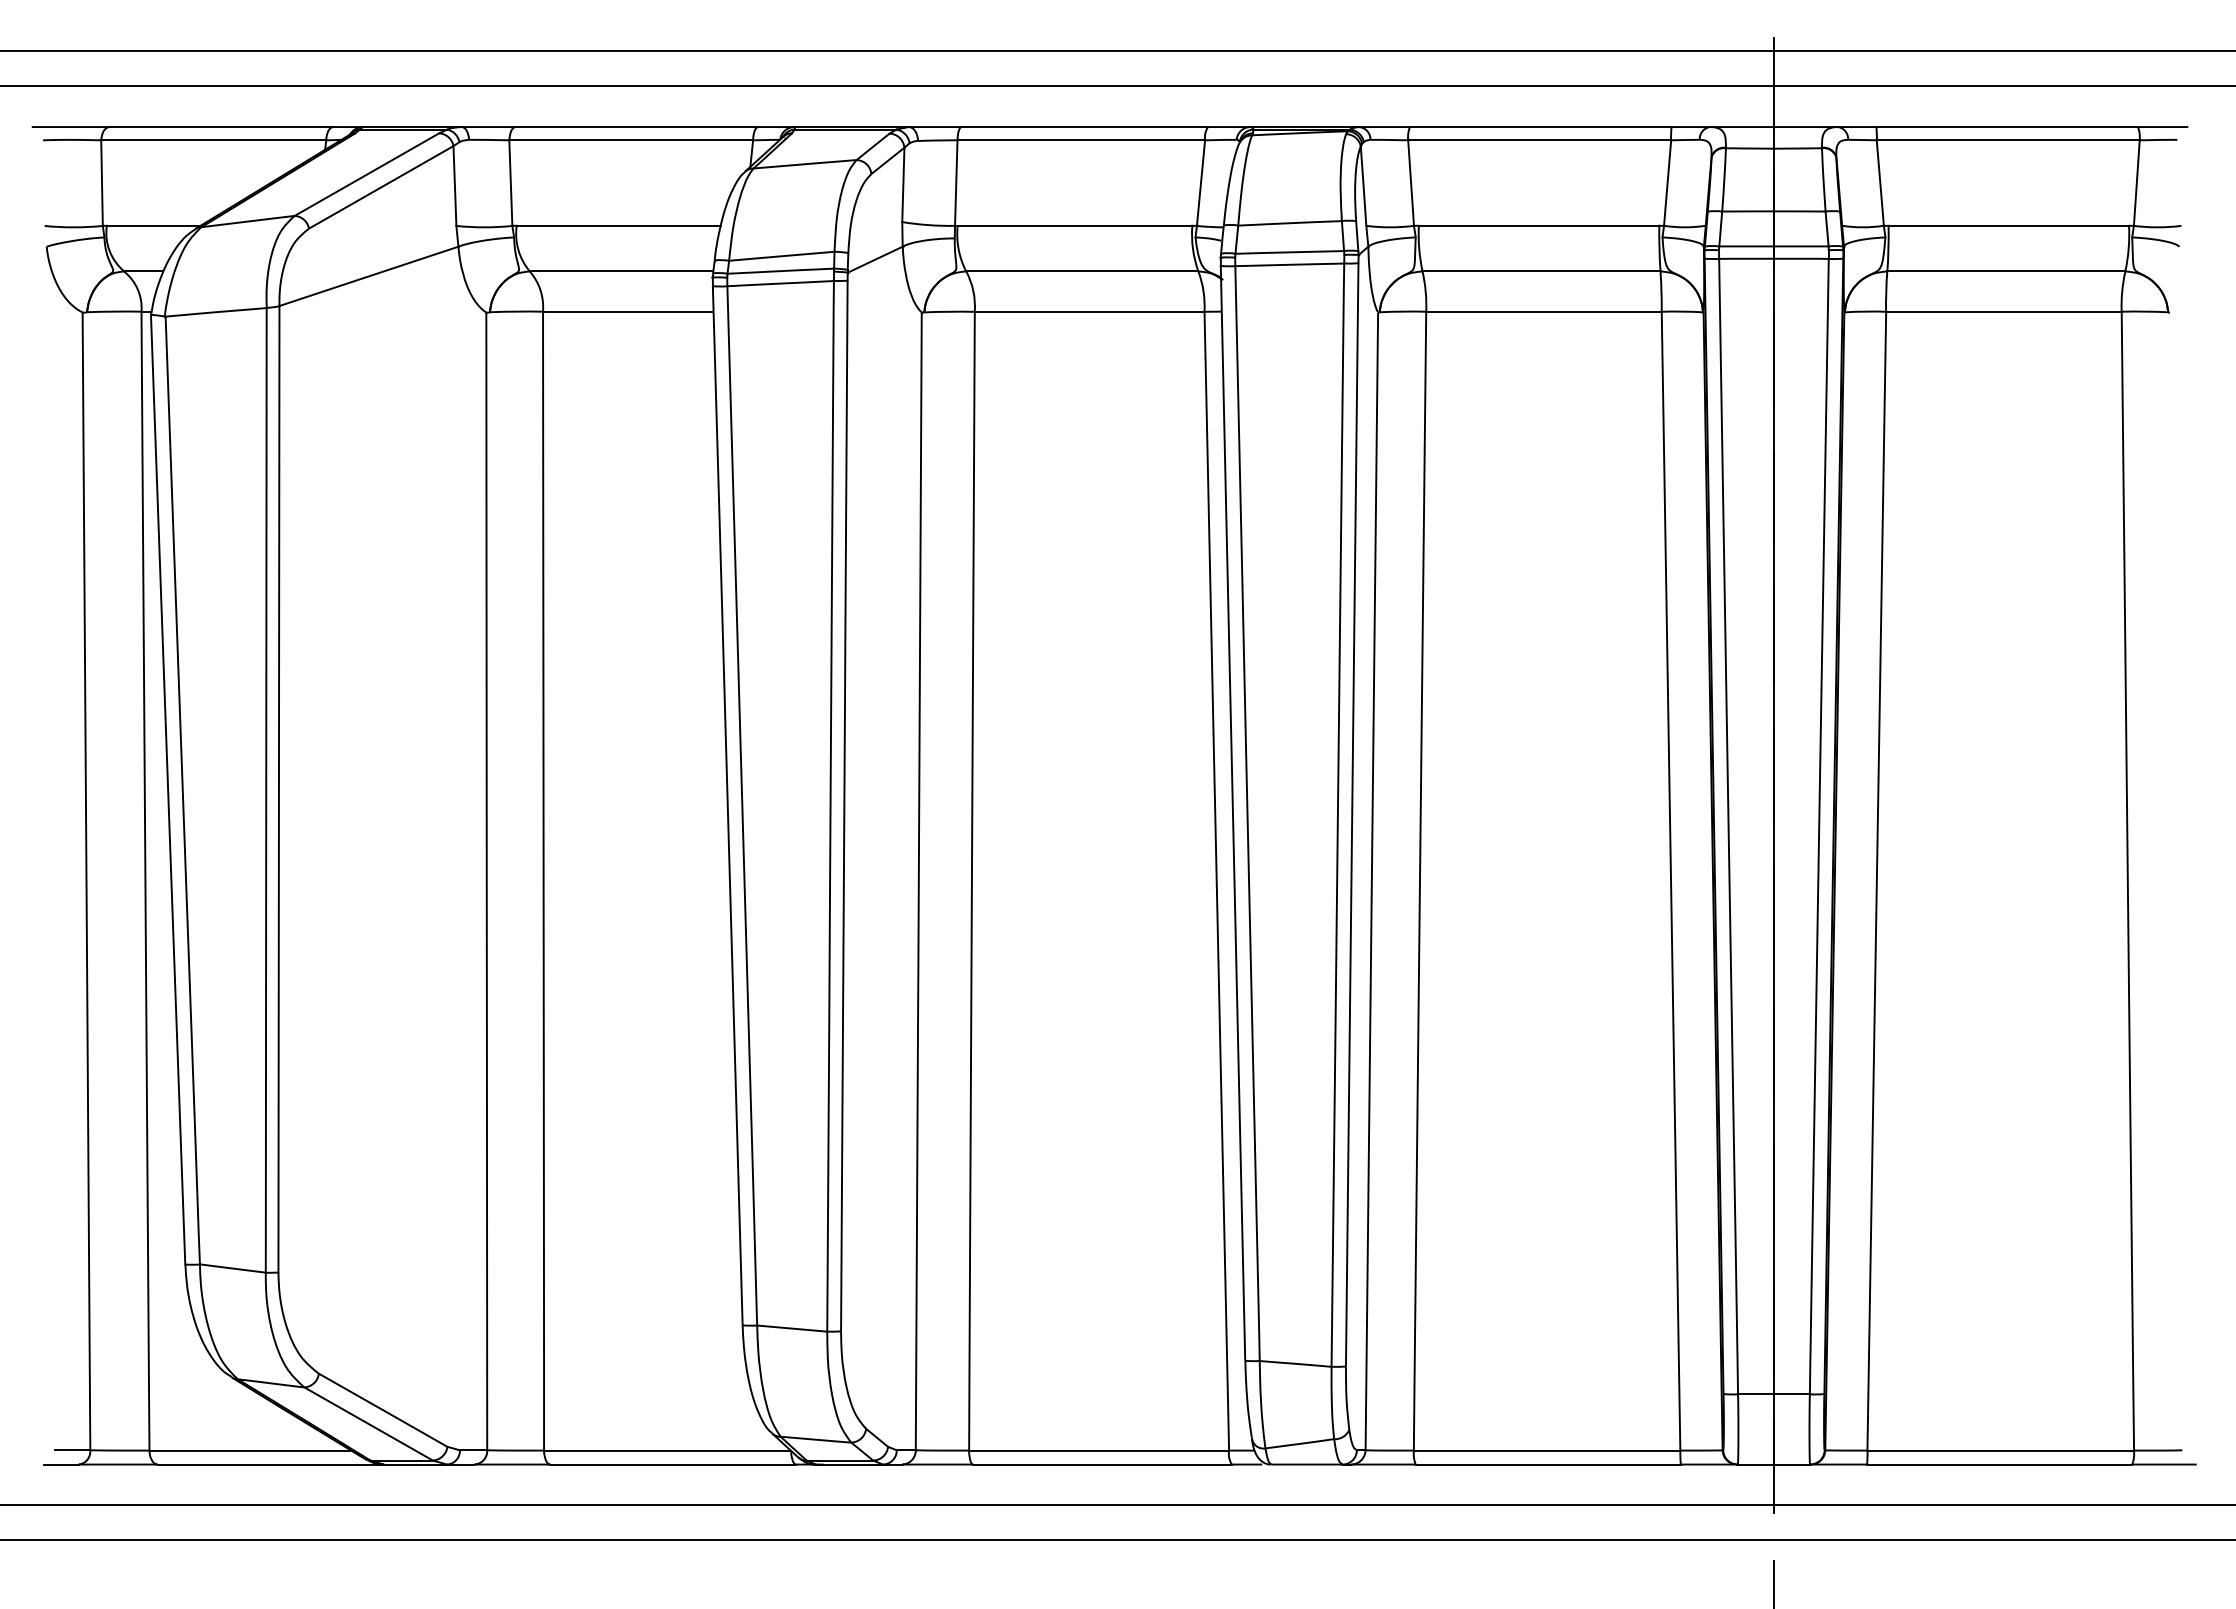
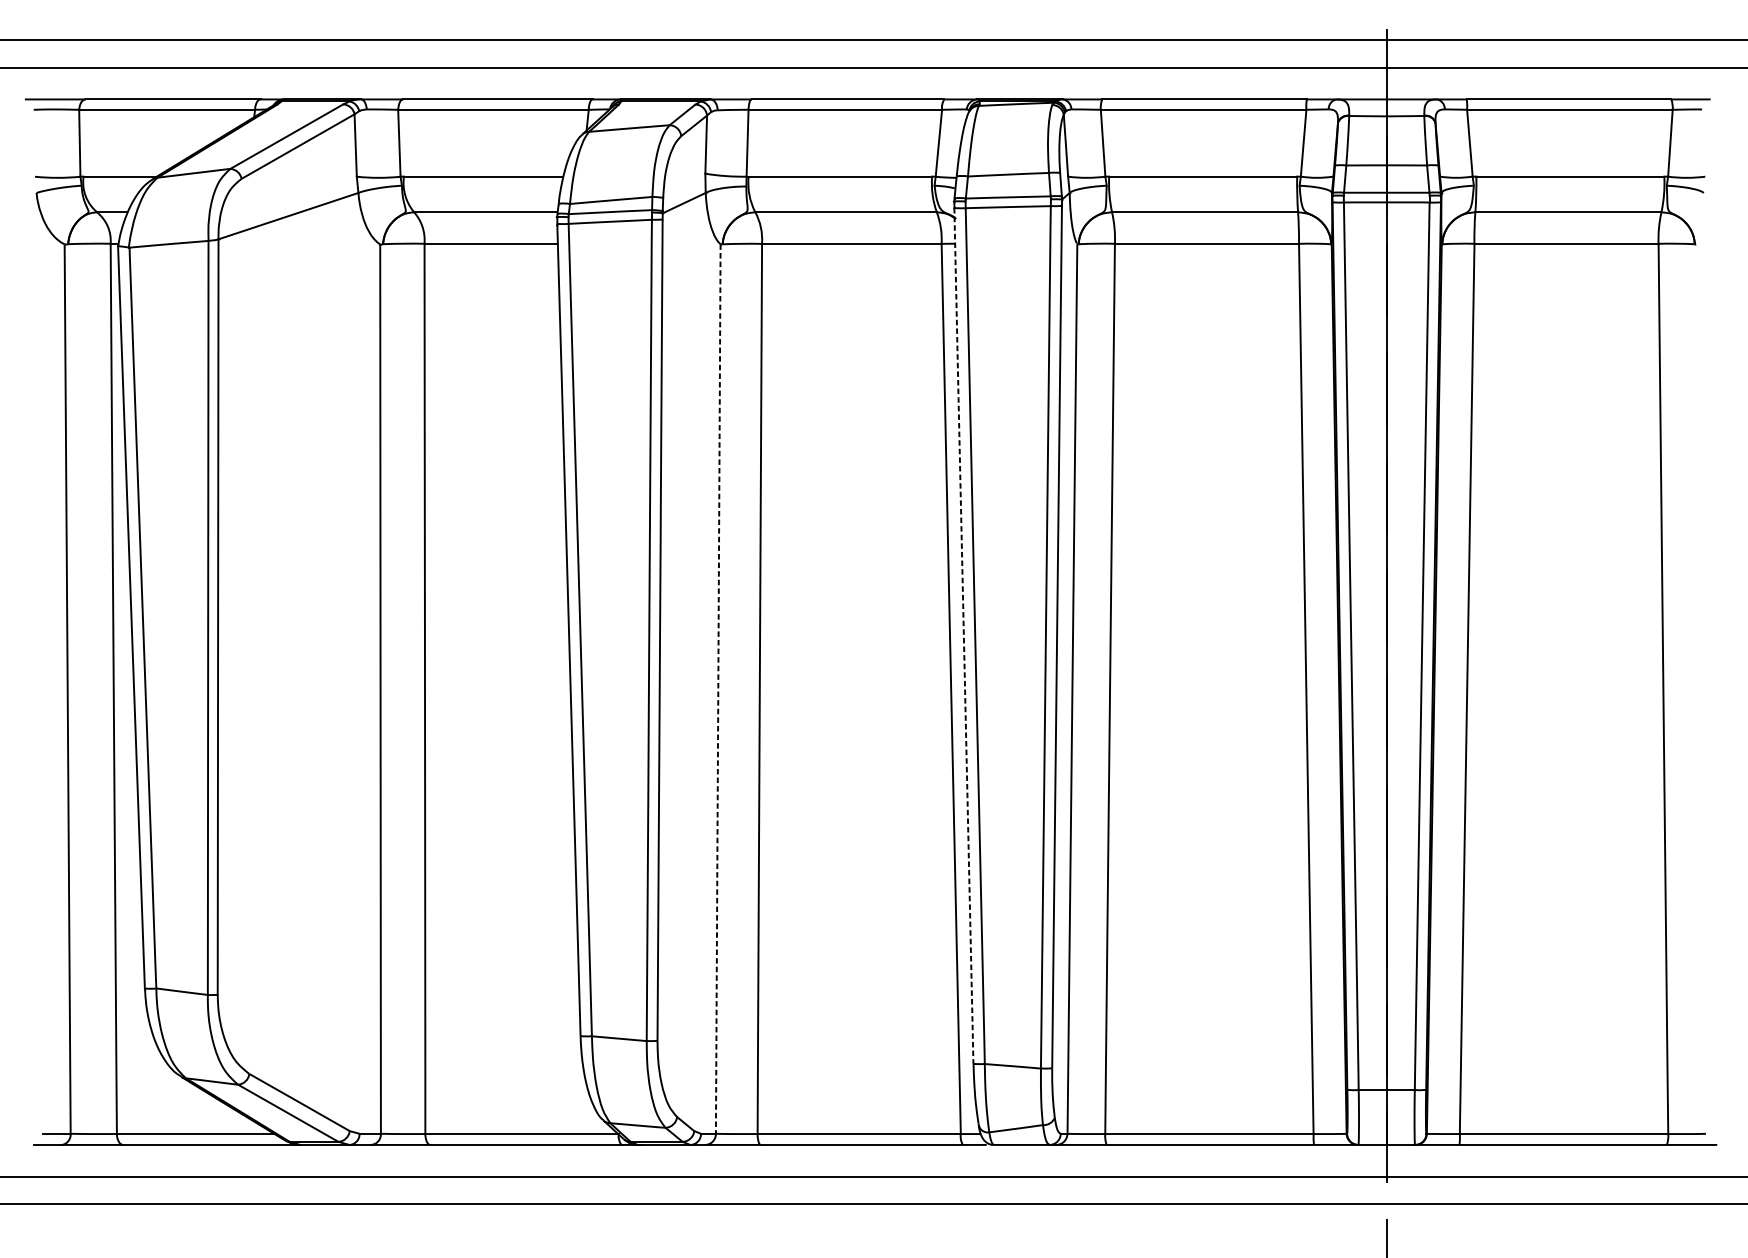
line: (1232, 812) -> (963, 635), solid -> dashed
line: (918, 883) -> (718, 690), solid -> dashed

